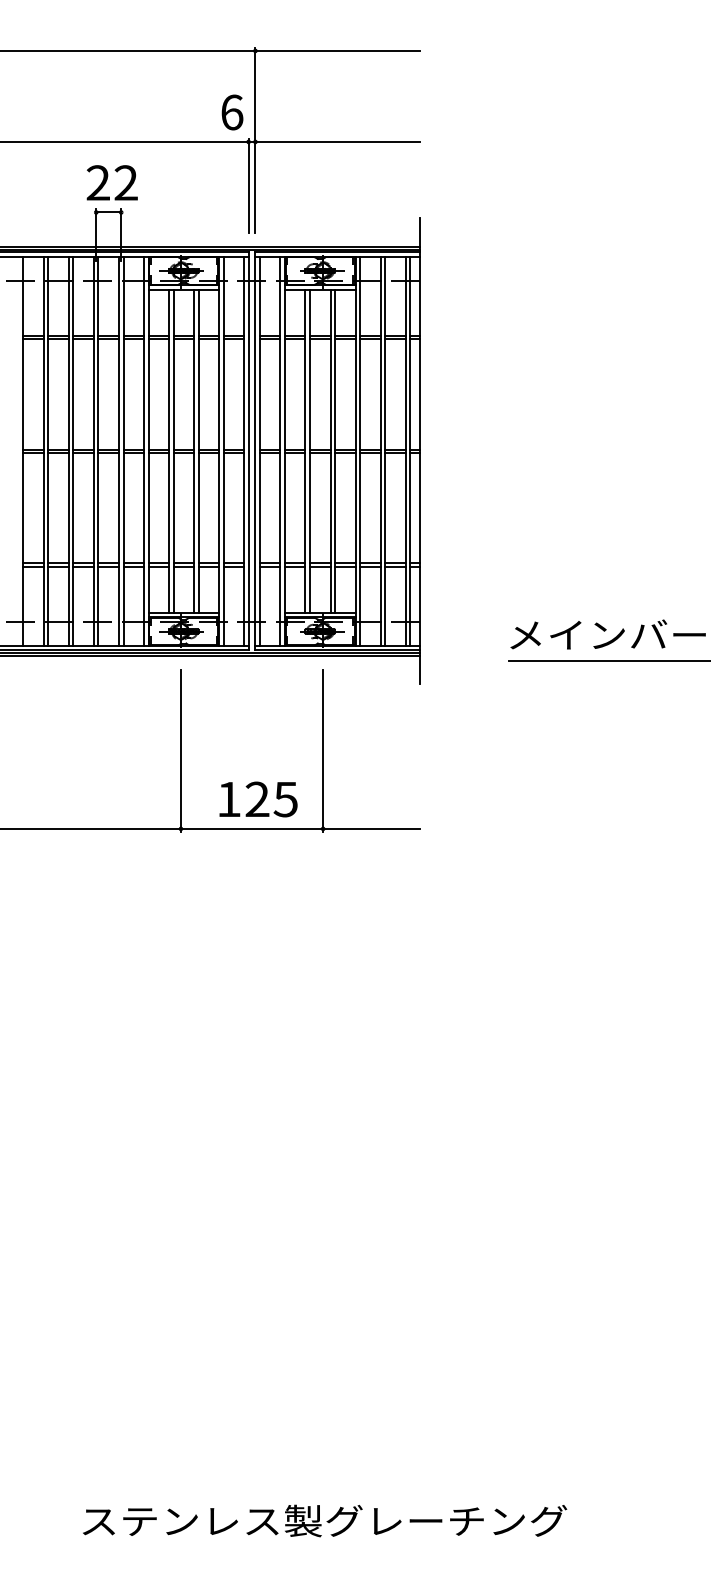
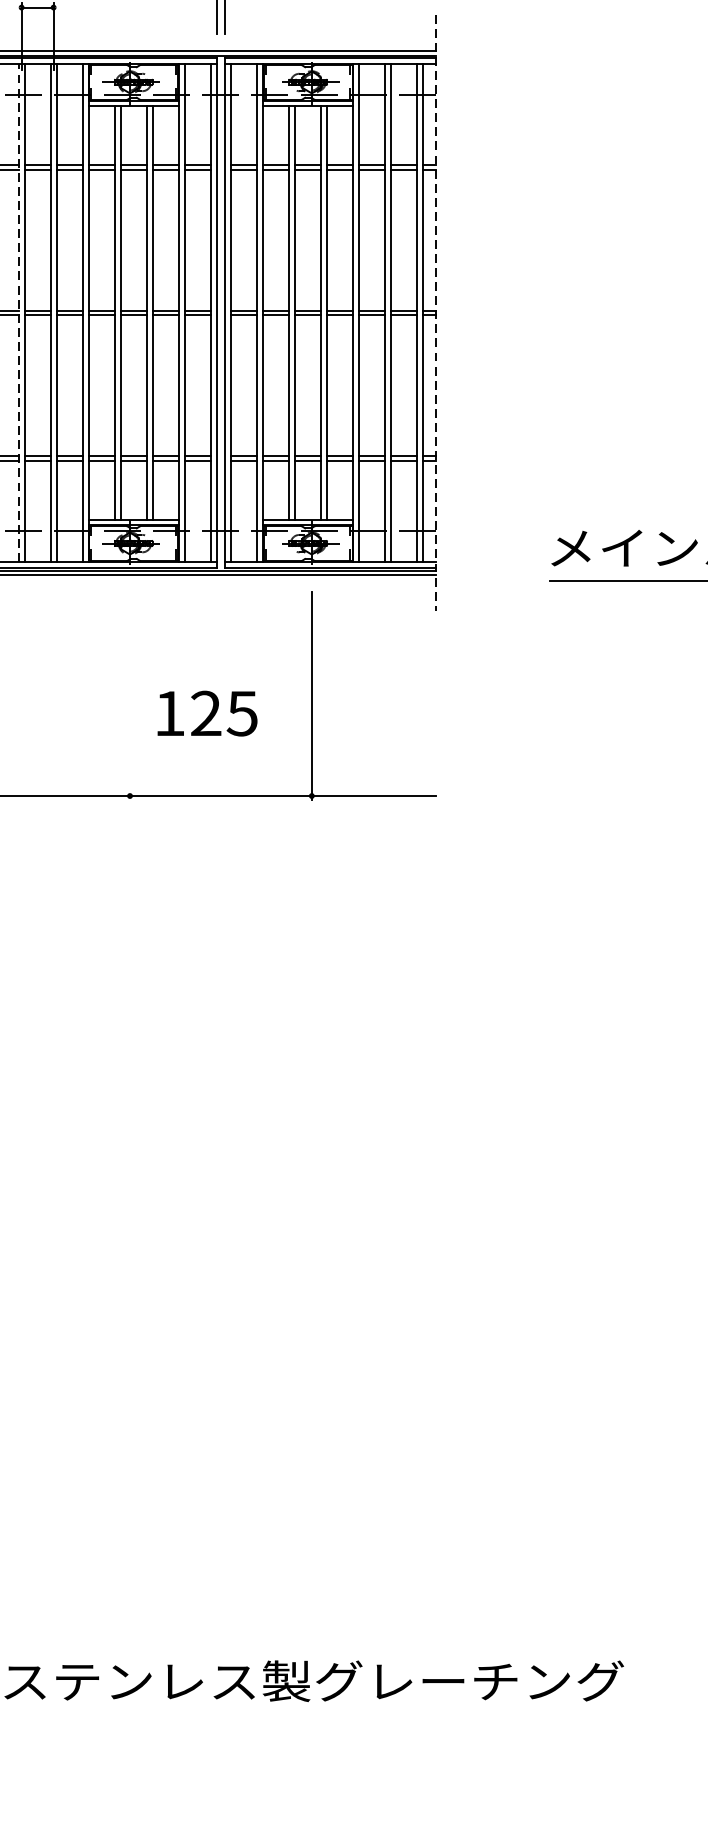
line: (93, 450) -> (18, 312), solid -> dashed
line: (420, 451) -> (436, 313), solid -> dashed
line: (180, 750) -> (129, 695), removed
text: (258, 799) -> (207, 713), moved

